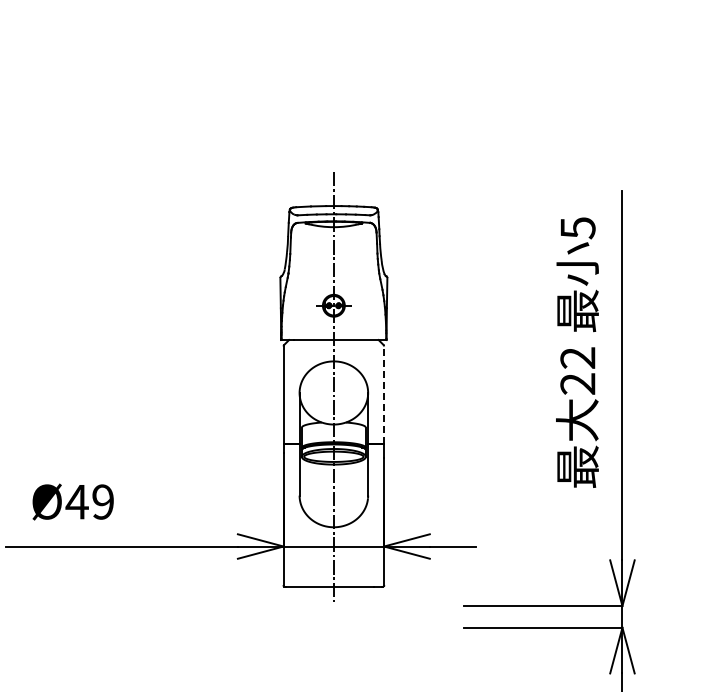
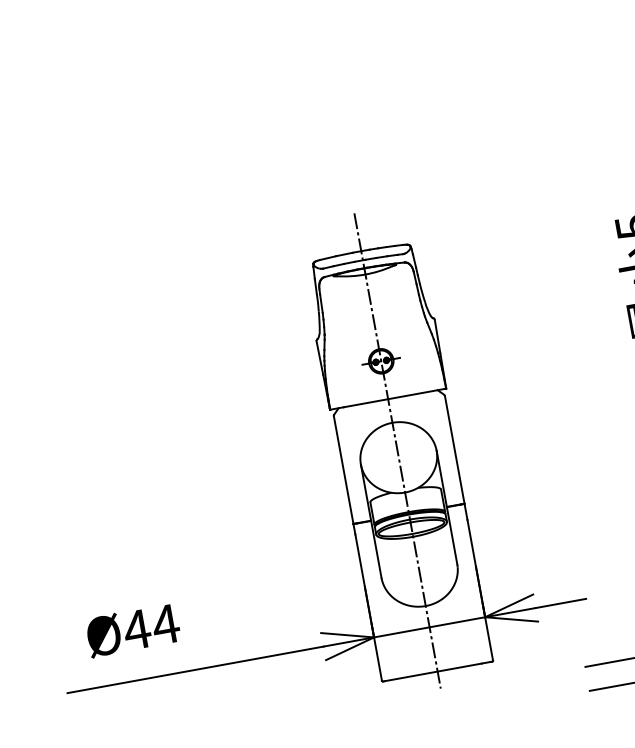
line: (384, 395) -> (455, 450), dashed -> solid
text: (102, 501) -> (164, 624), Ø49 -> Ø44

